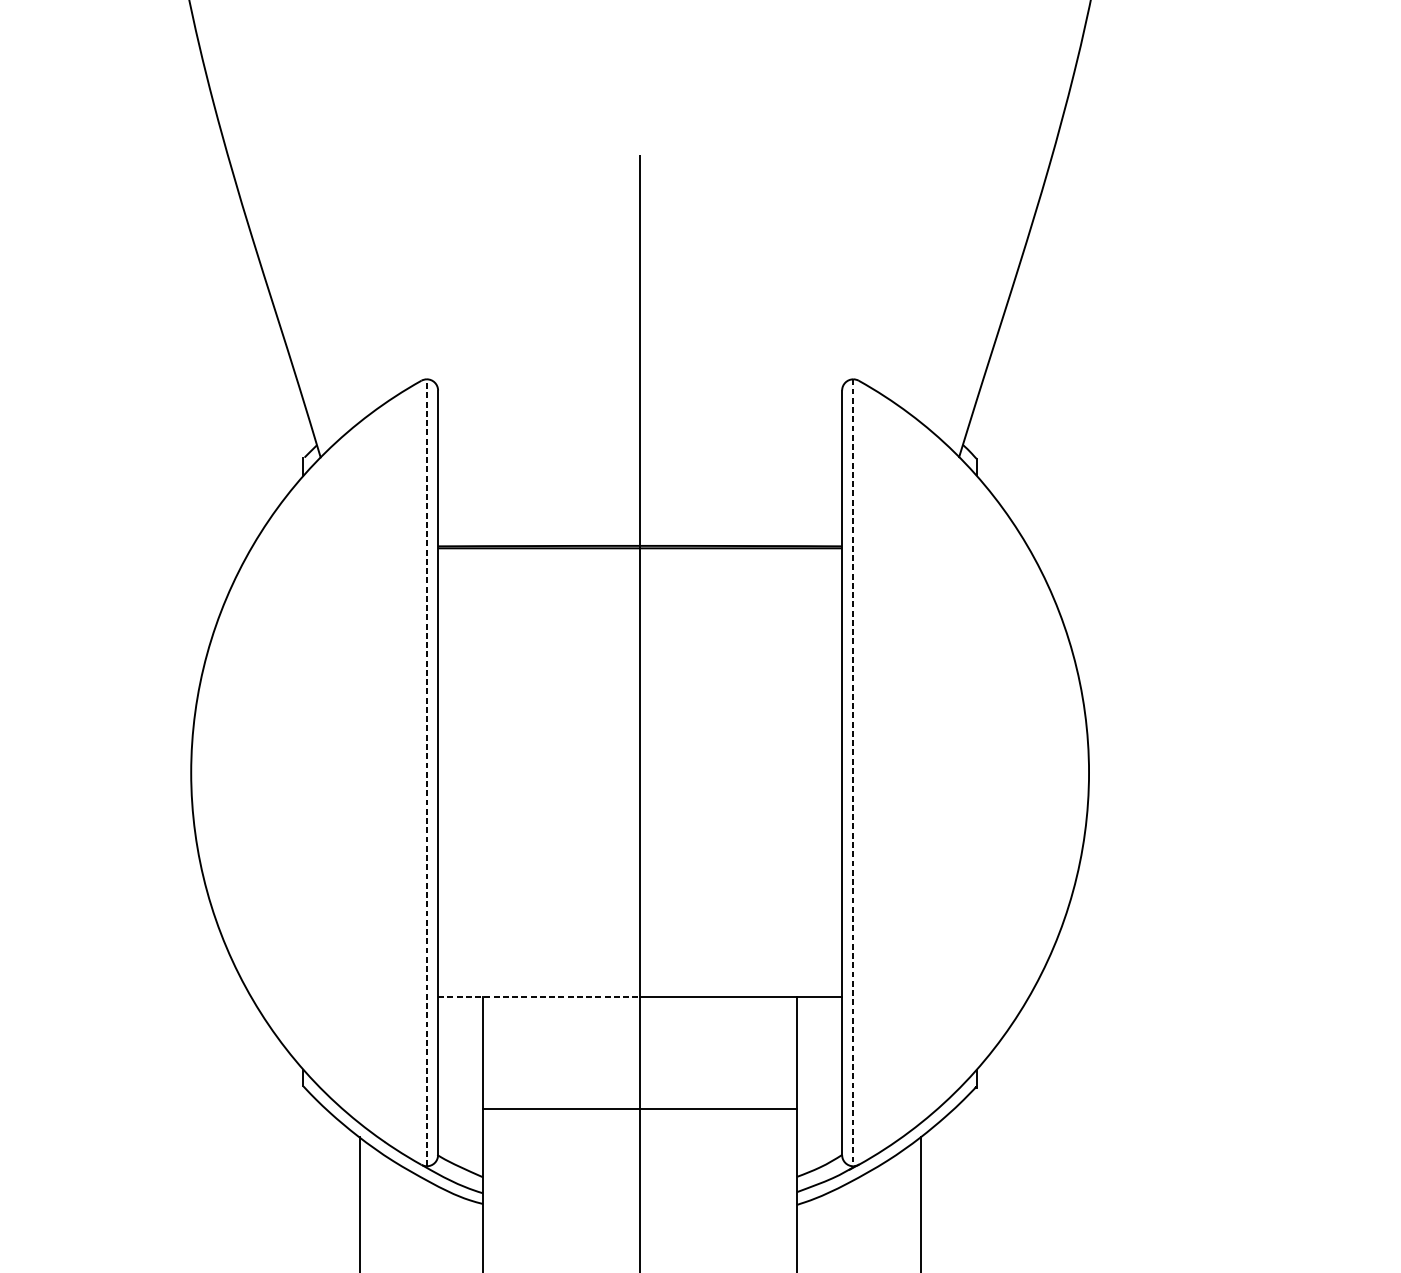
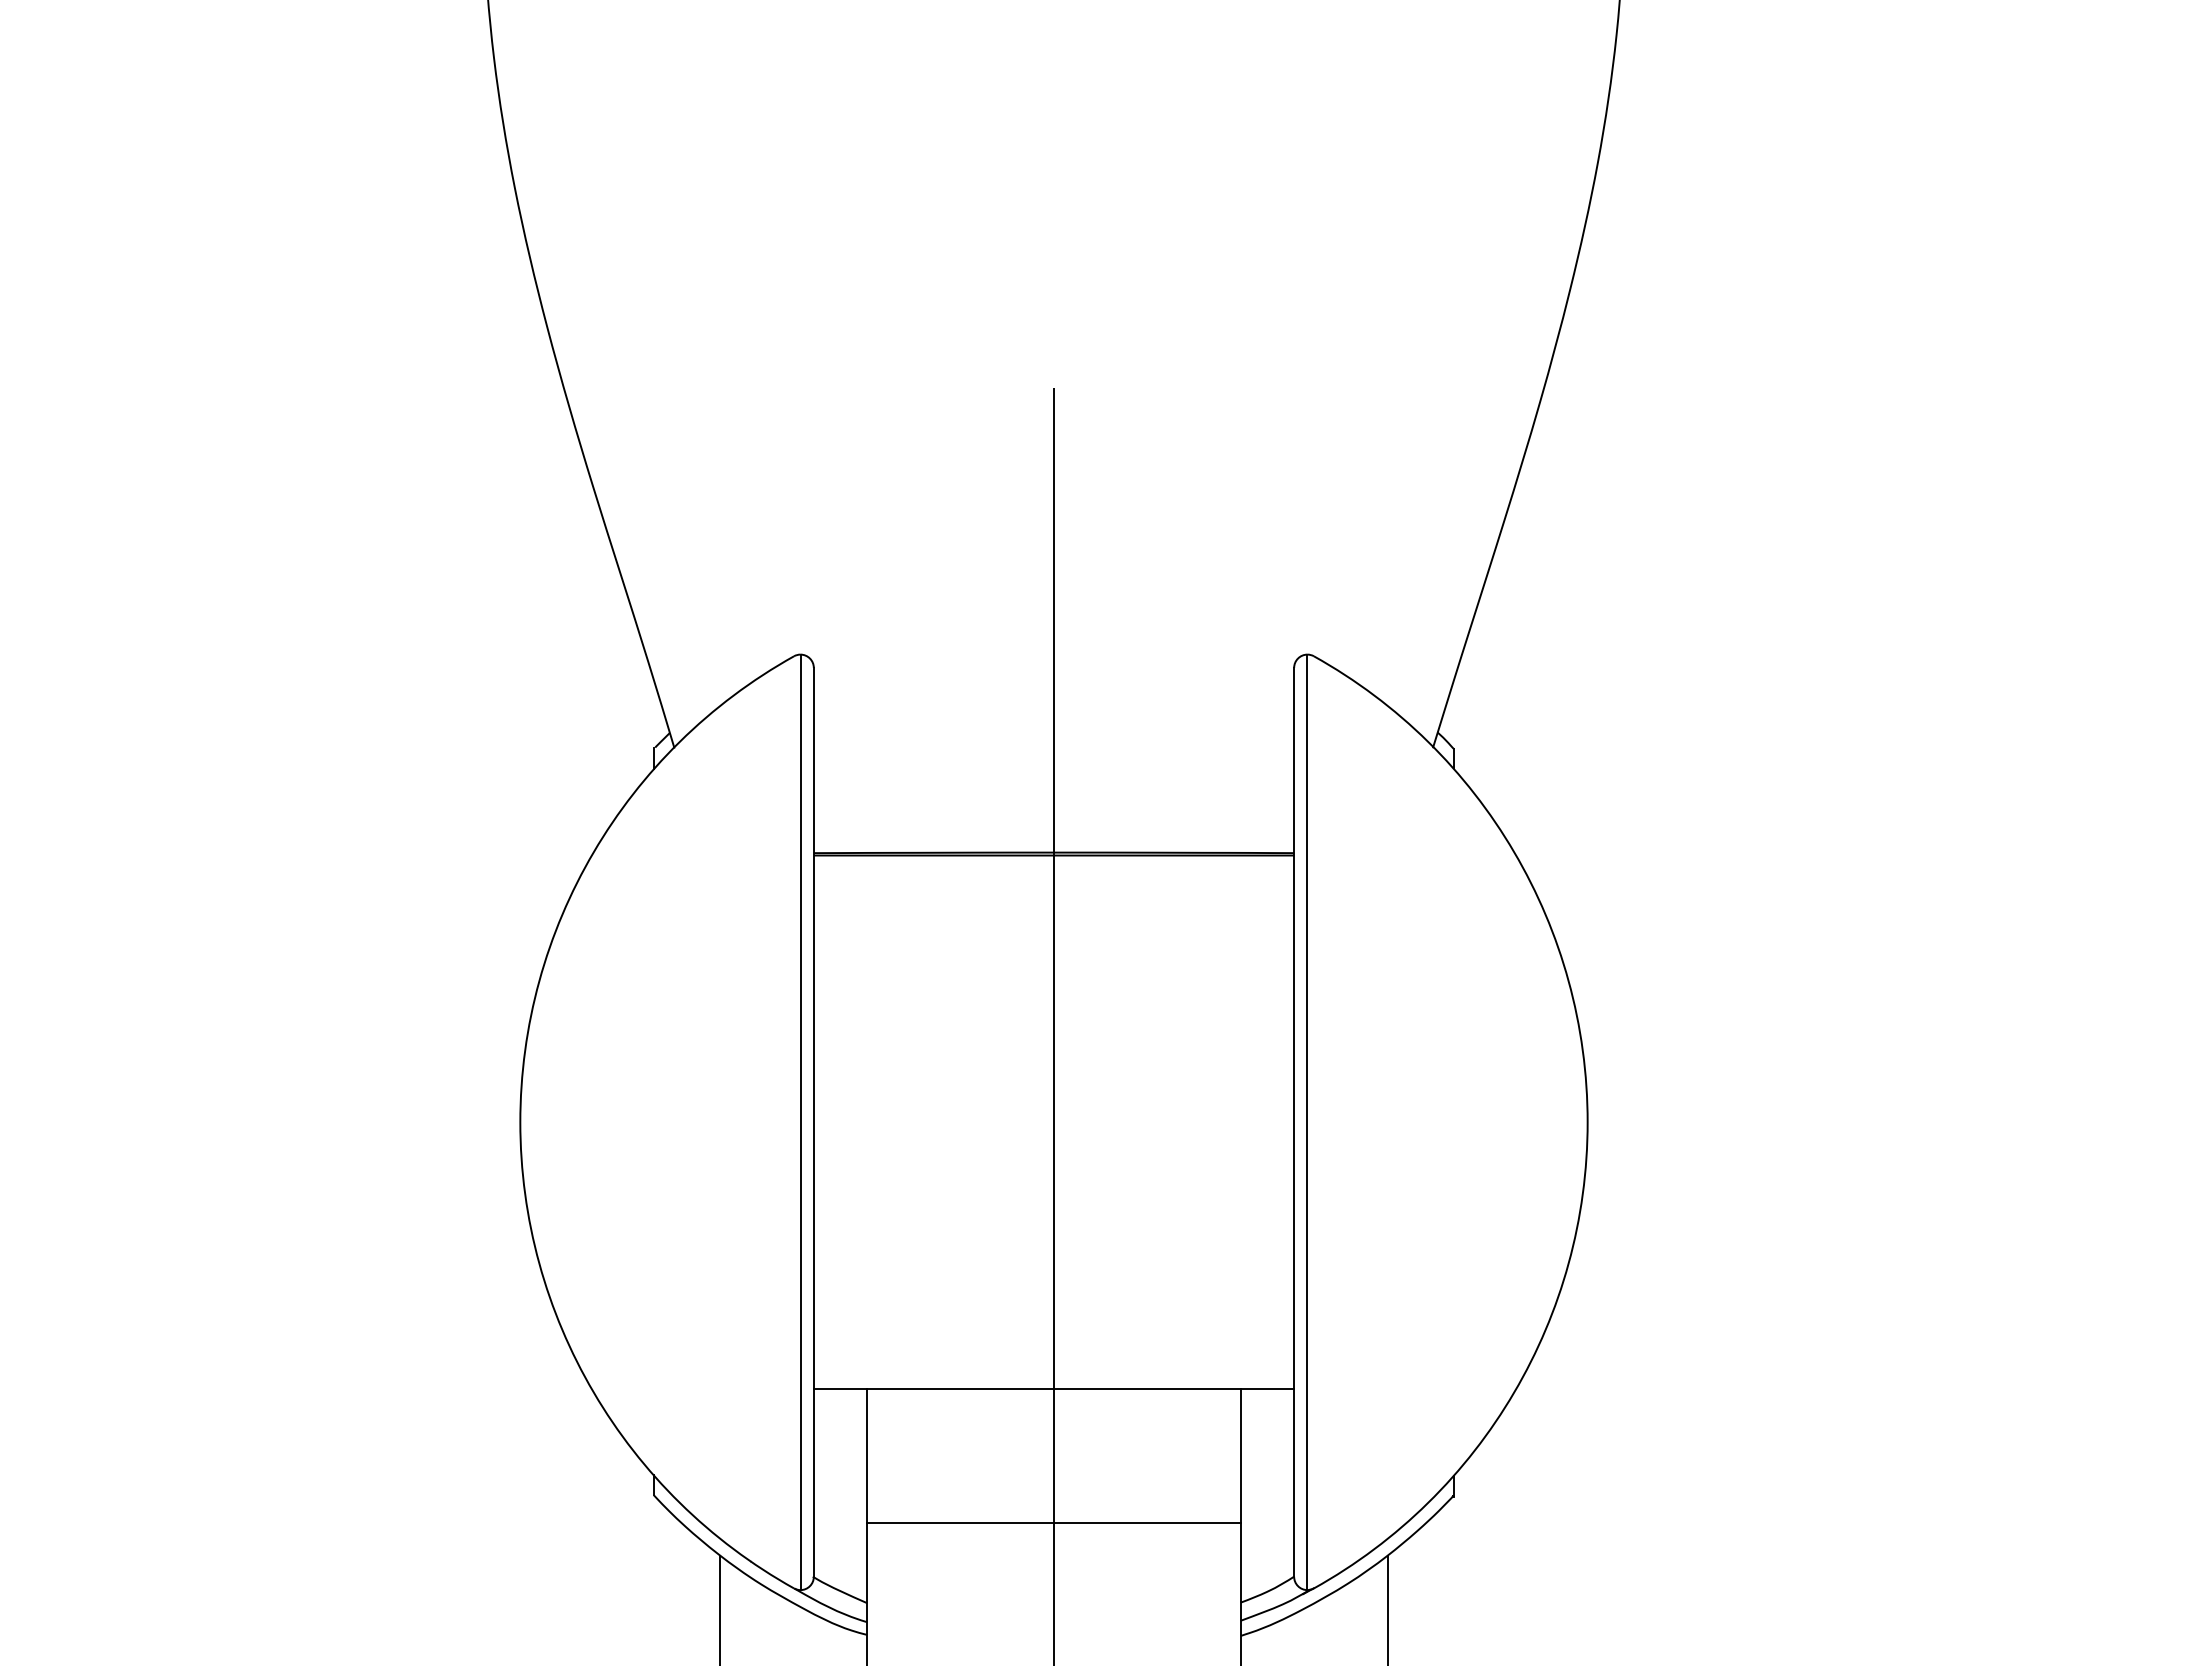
line: (426, 772) -> (800, 1122), dashed -> solid
line: (853, 772) -> (1307, 1122), dashed -> solid
line: (539, 997) -> (934, 1389), dashed -> solid

